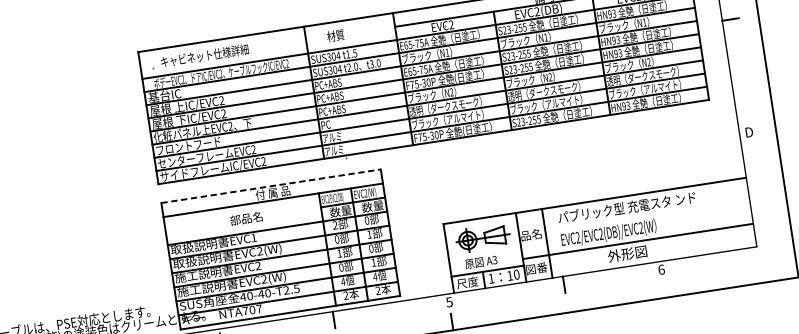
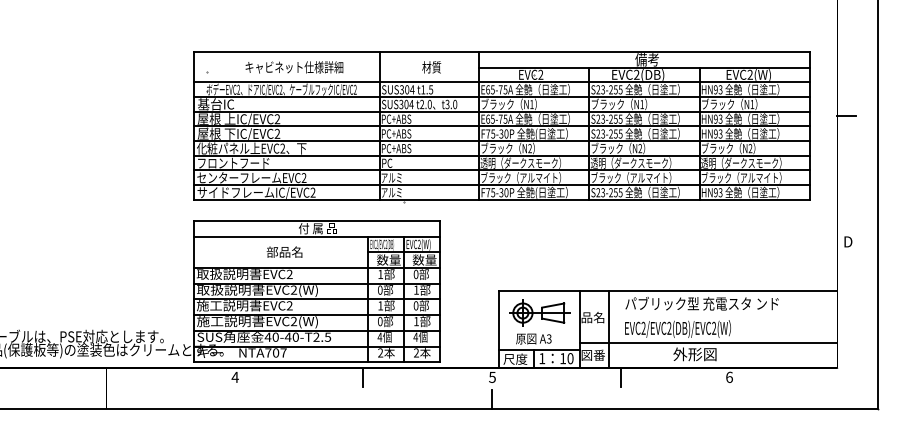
part: (335, 35) -> (431, 67), moved
part: (204, 55) -> (294, 67), moved
line: (271, 185) -> (317, 220), dashed -> solid
text: (335, 224) -> (380, 273), 2 -> 1
text: (253, 237) -> (289, 273), EVC1 -> EVC2

